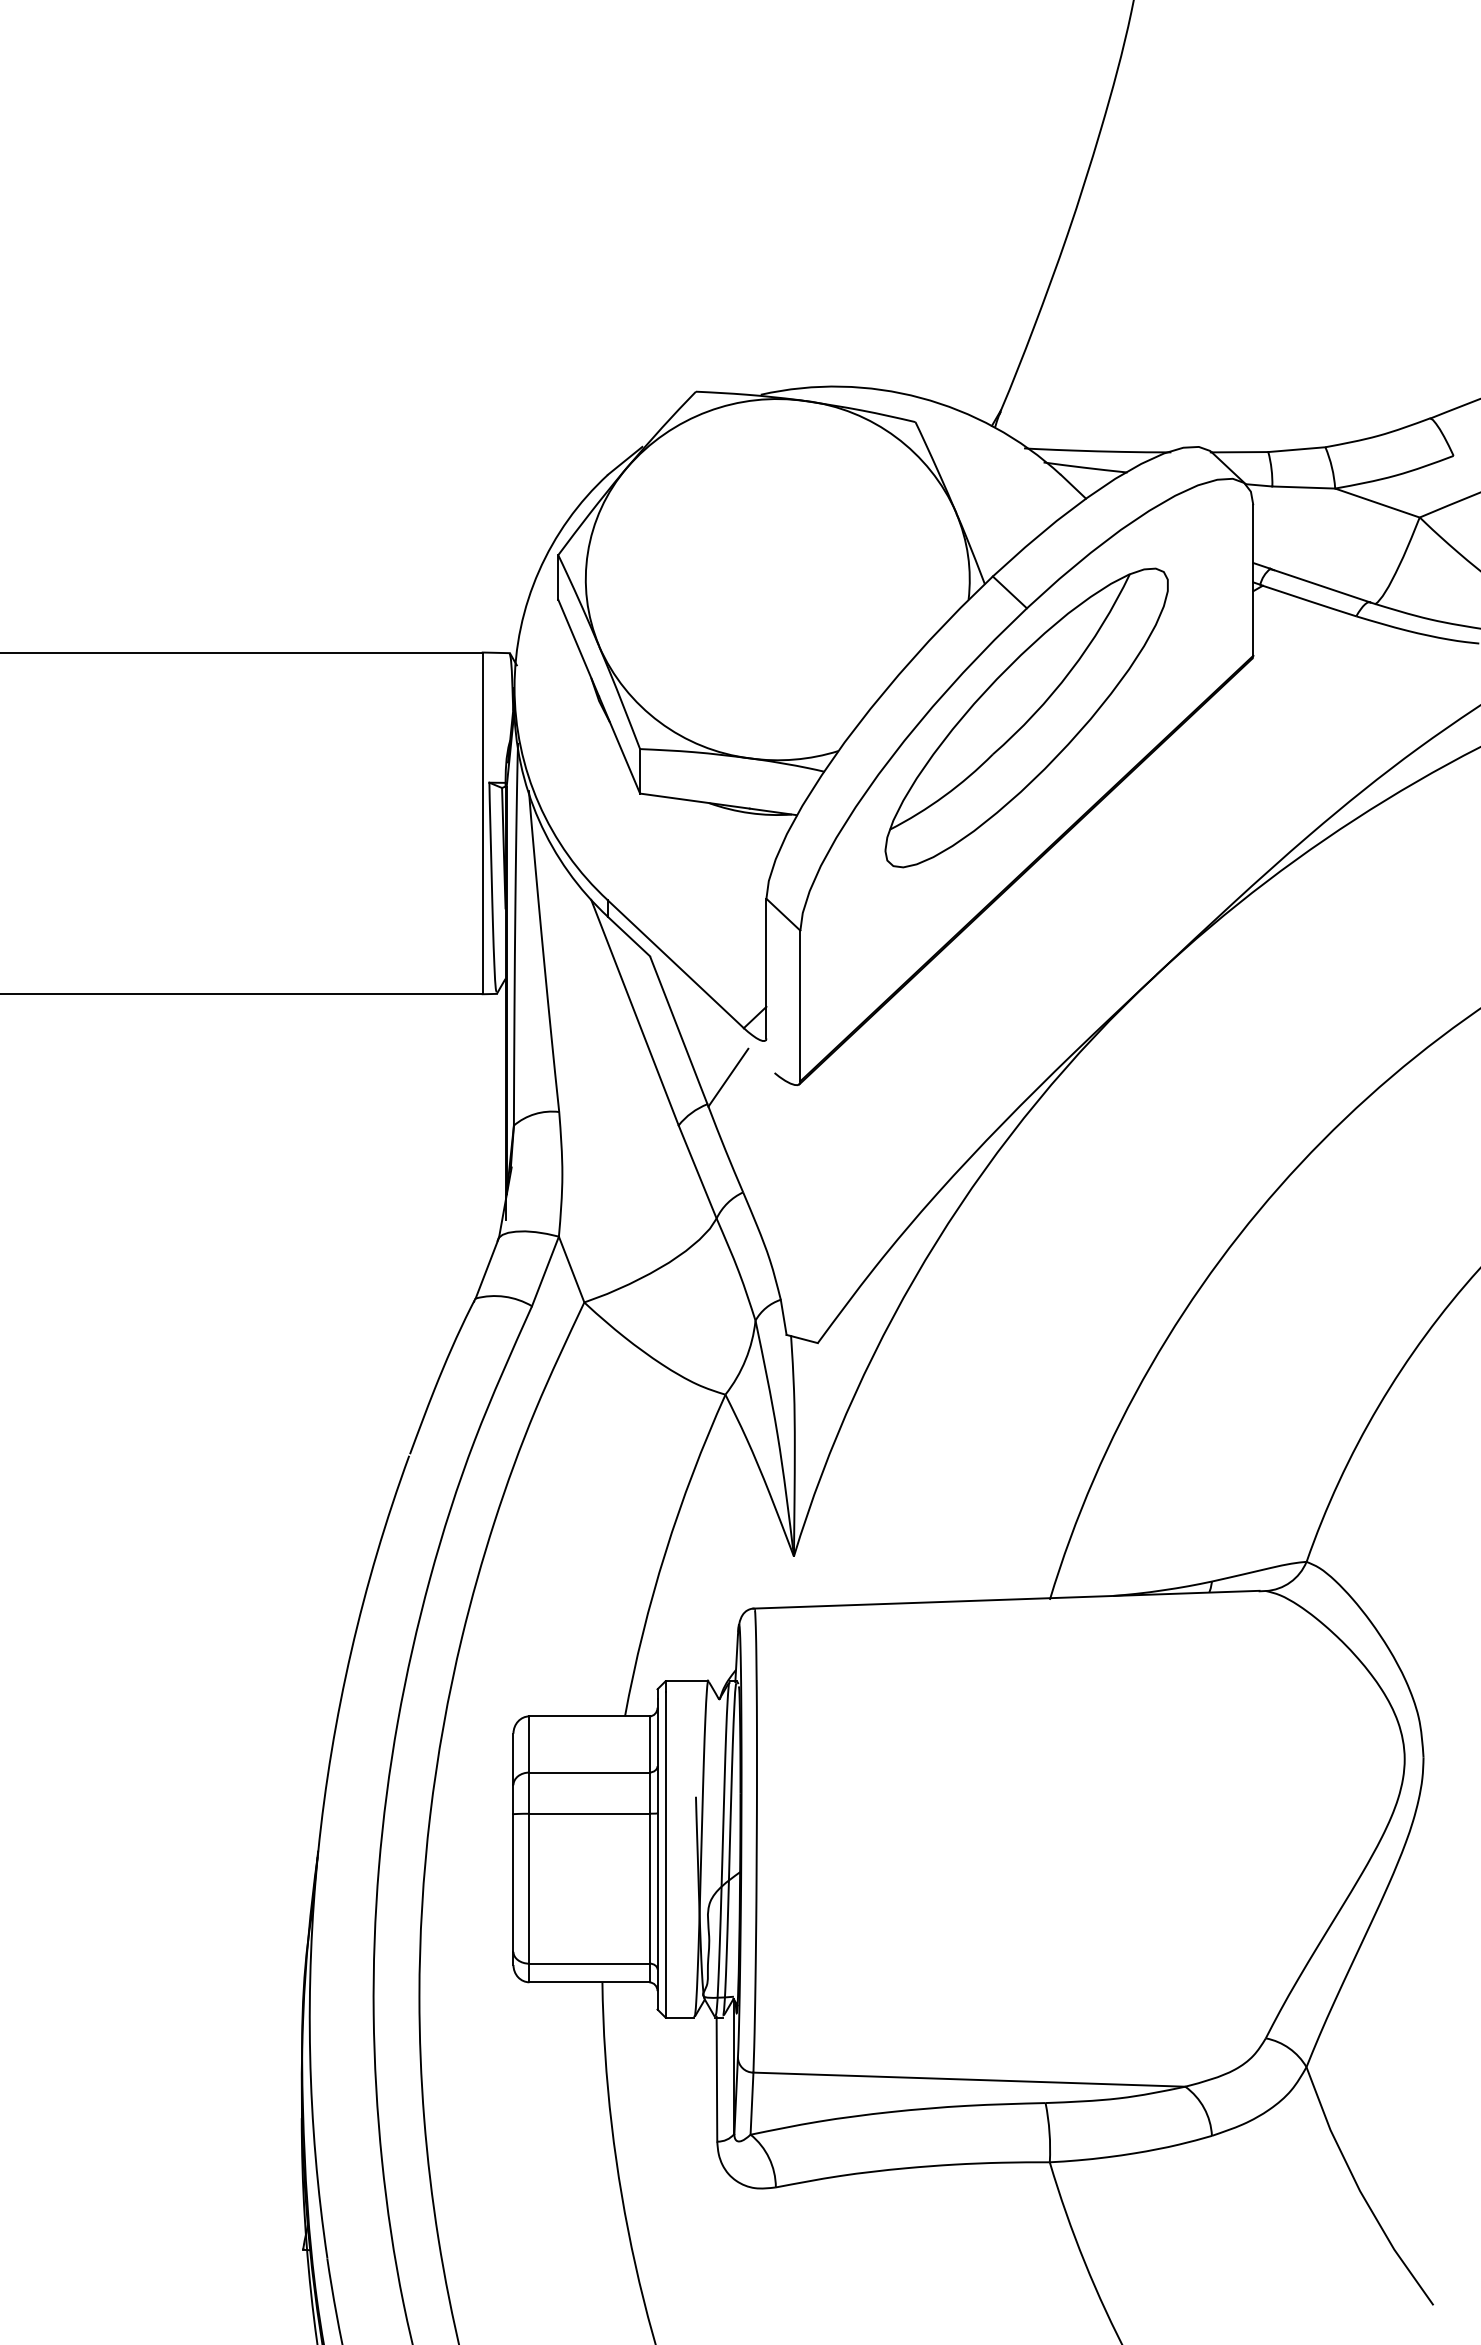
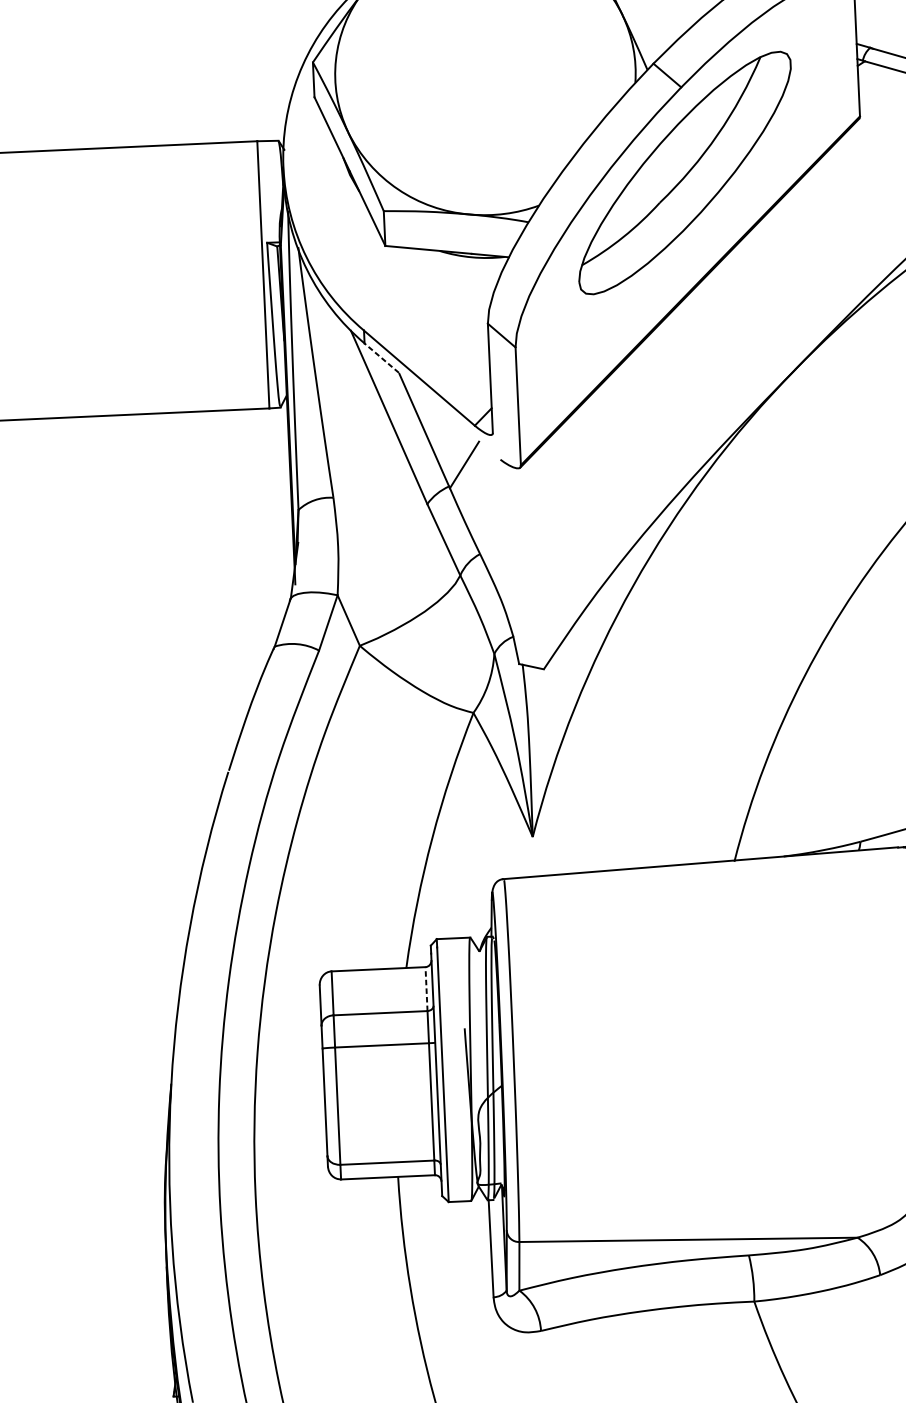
line: (628, 936) -> (381, 358), solid -> dashed
line: (649, 1743) -> (426, 988), solid -> dashed

